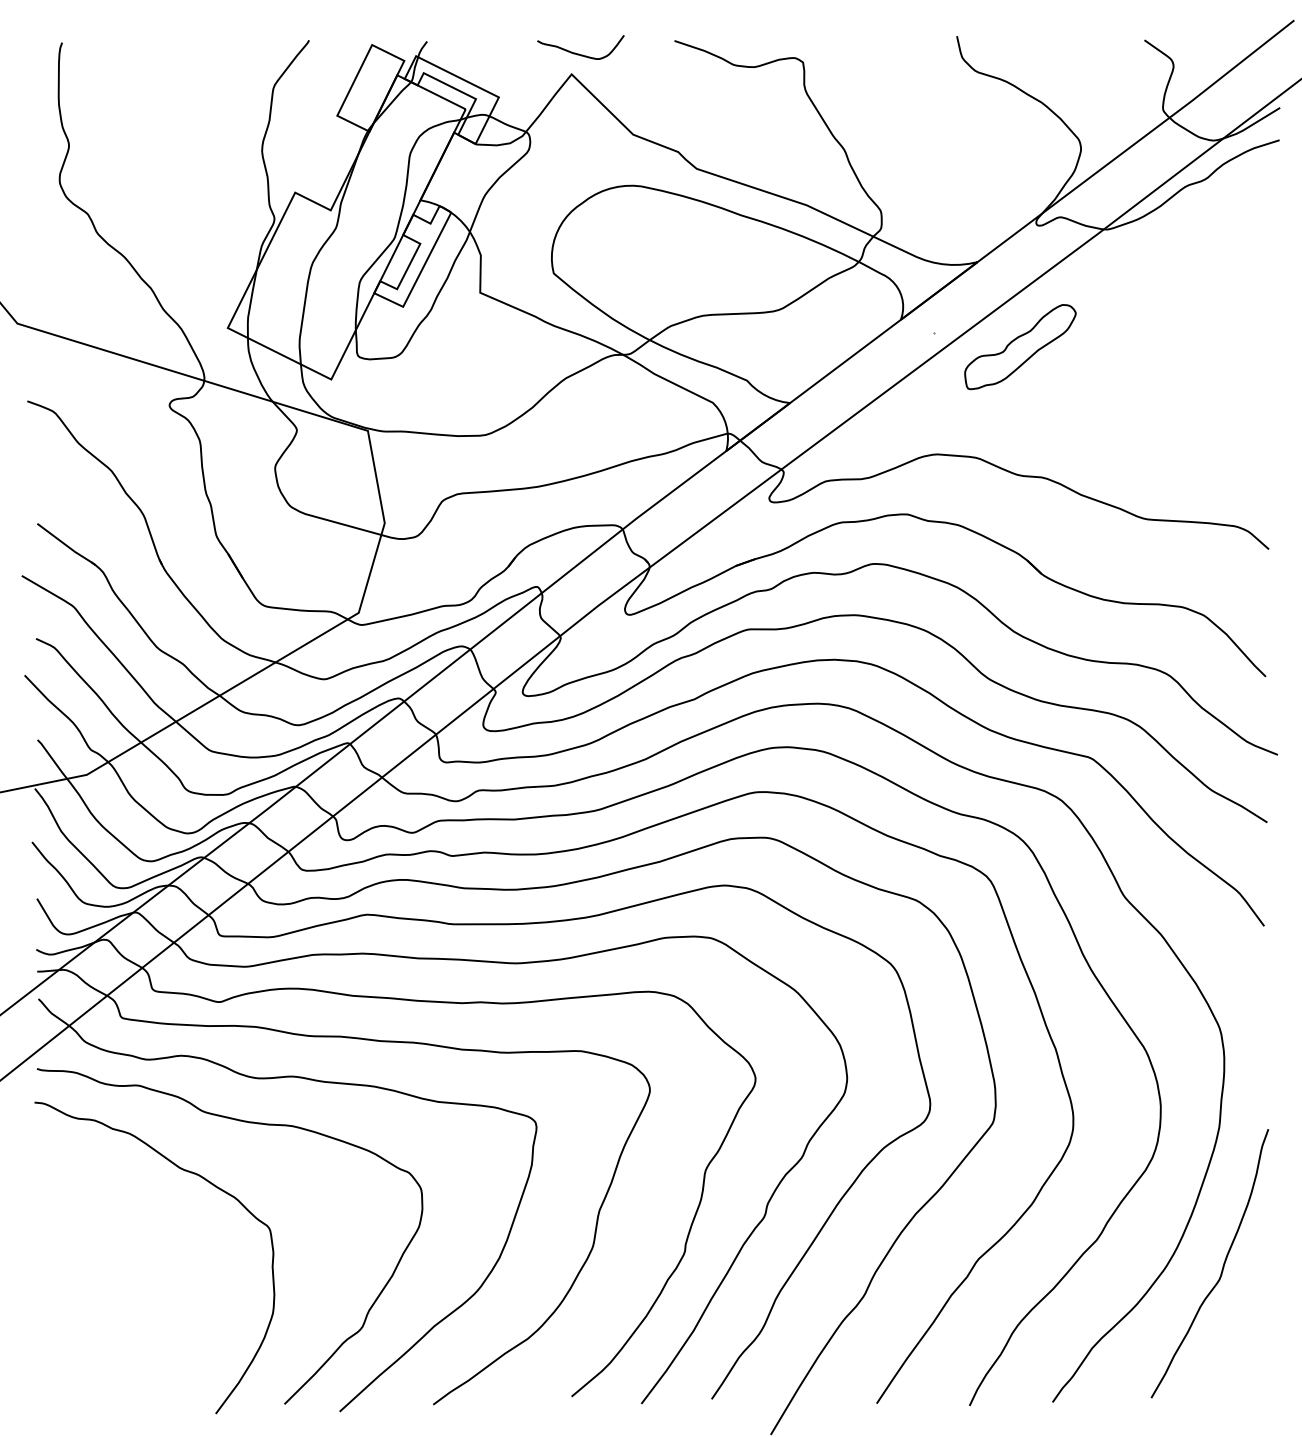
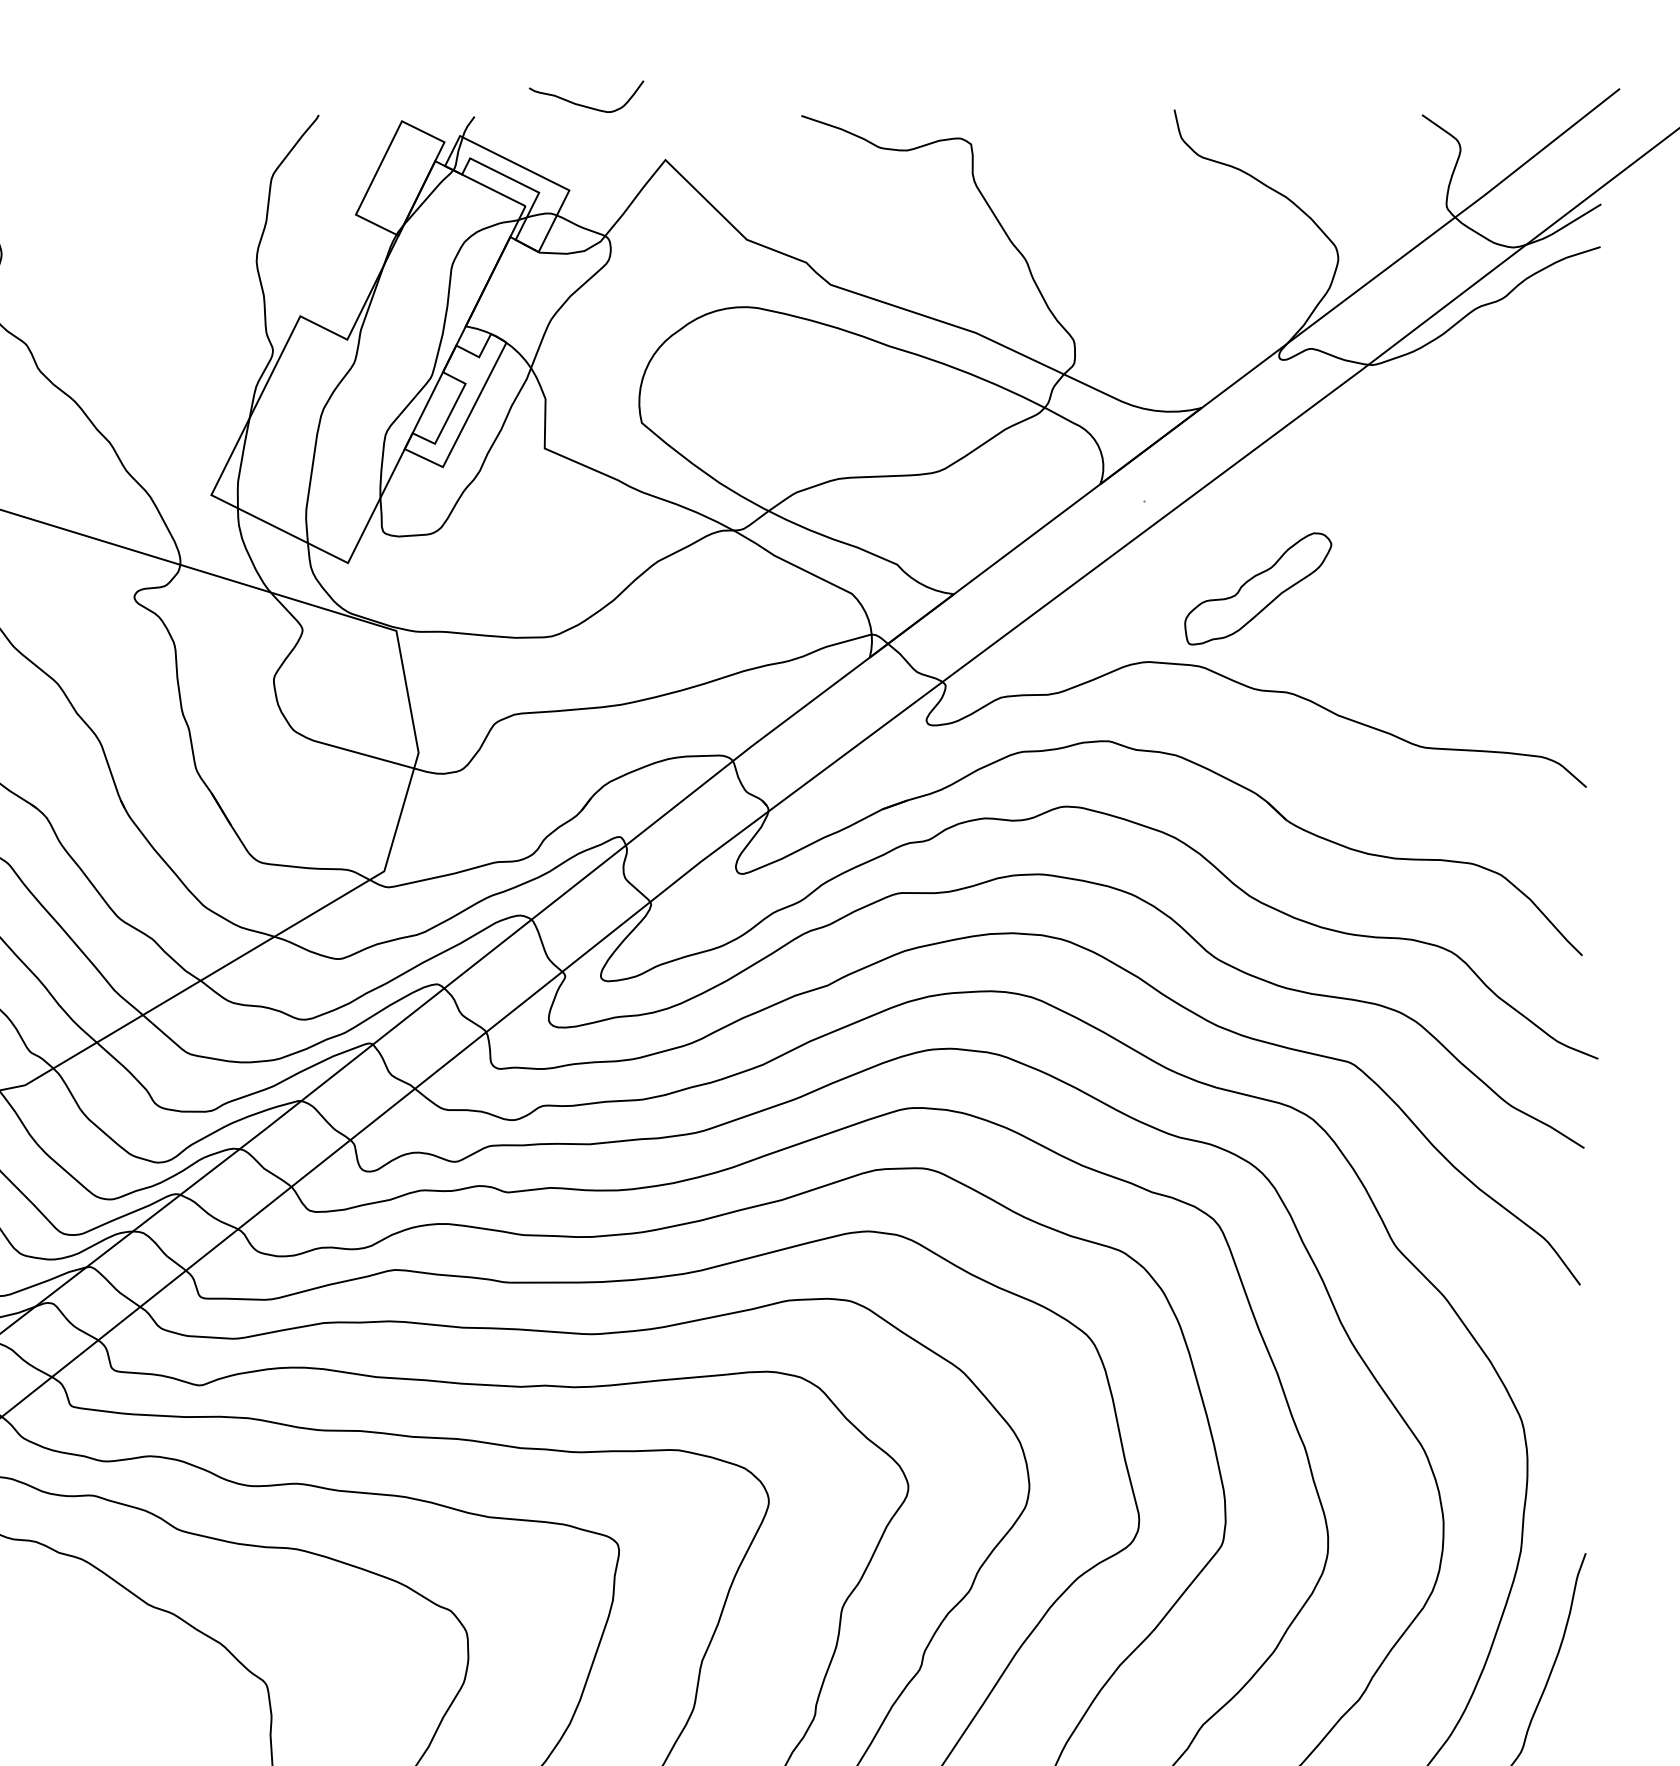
curve: (579, 53) -> (584, 104), moved
part: (1020, 347) -> (1258, 589), moved

